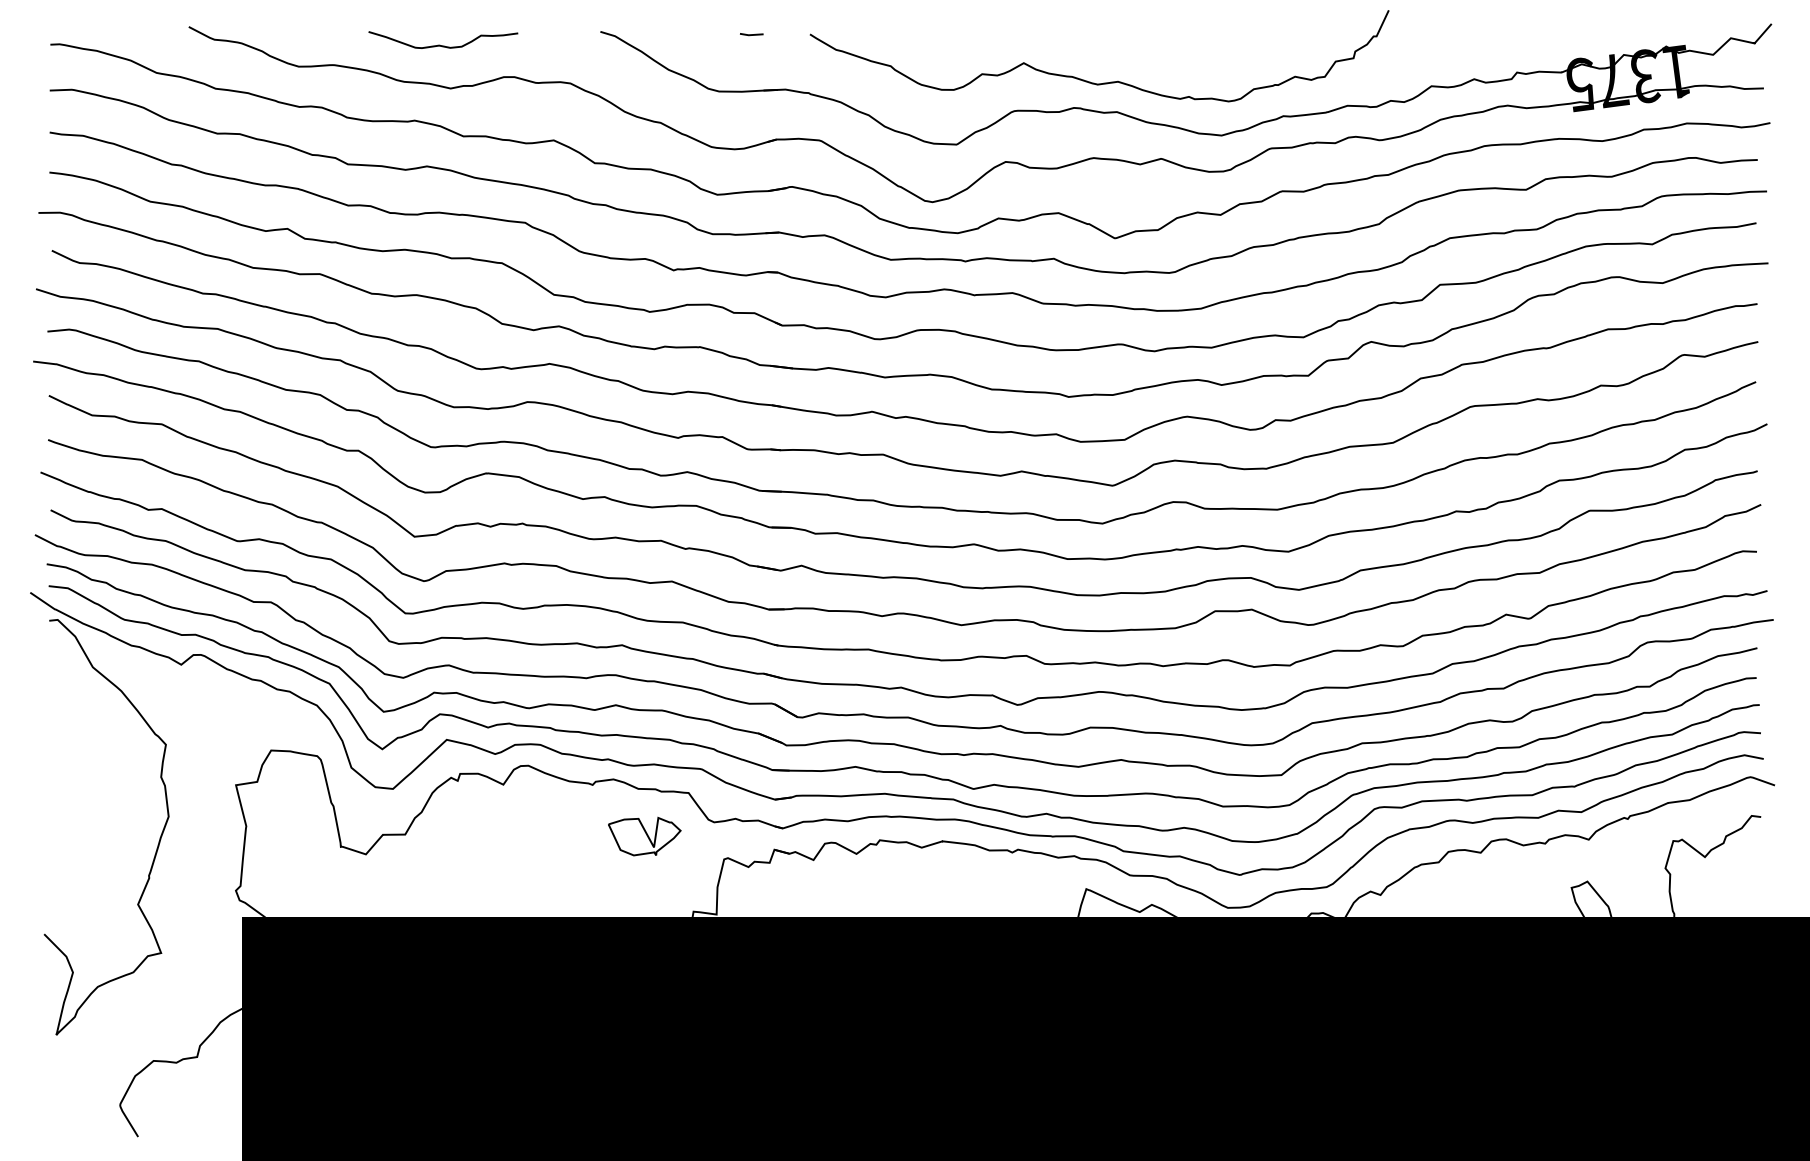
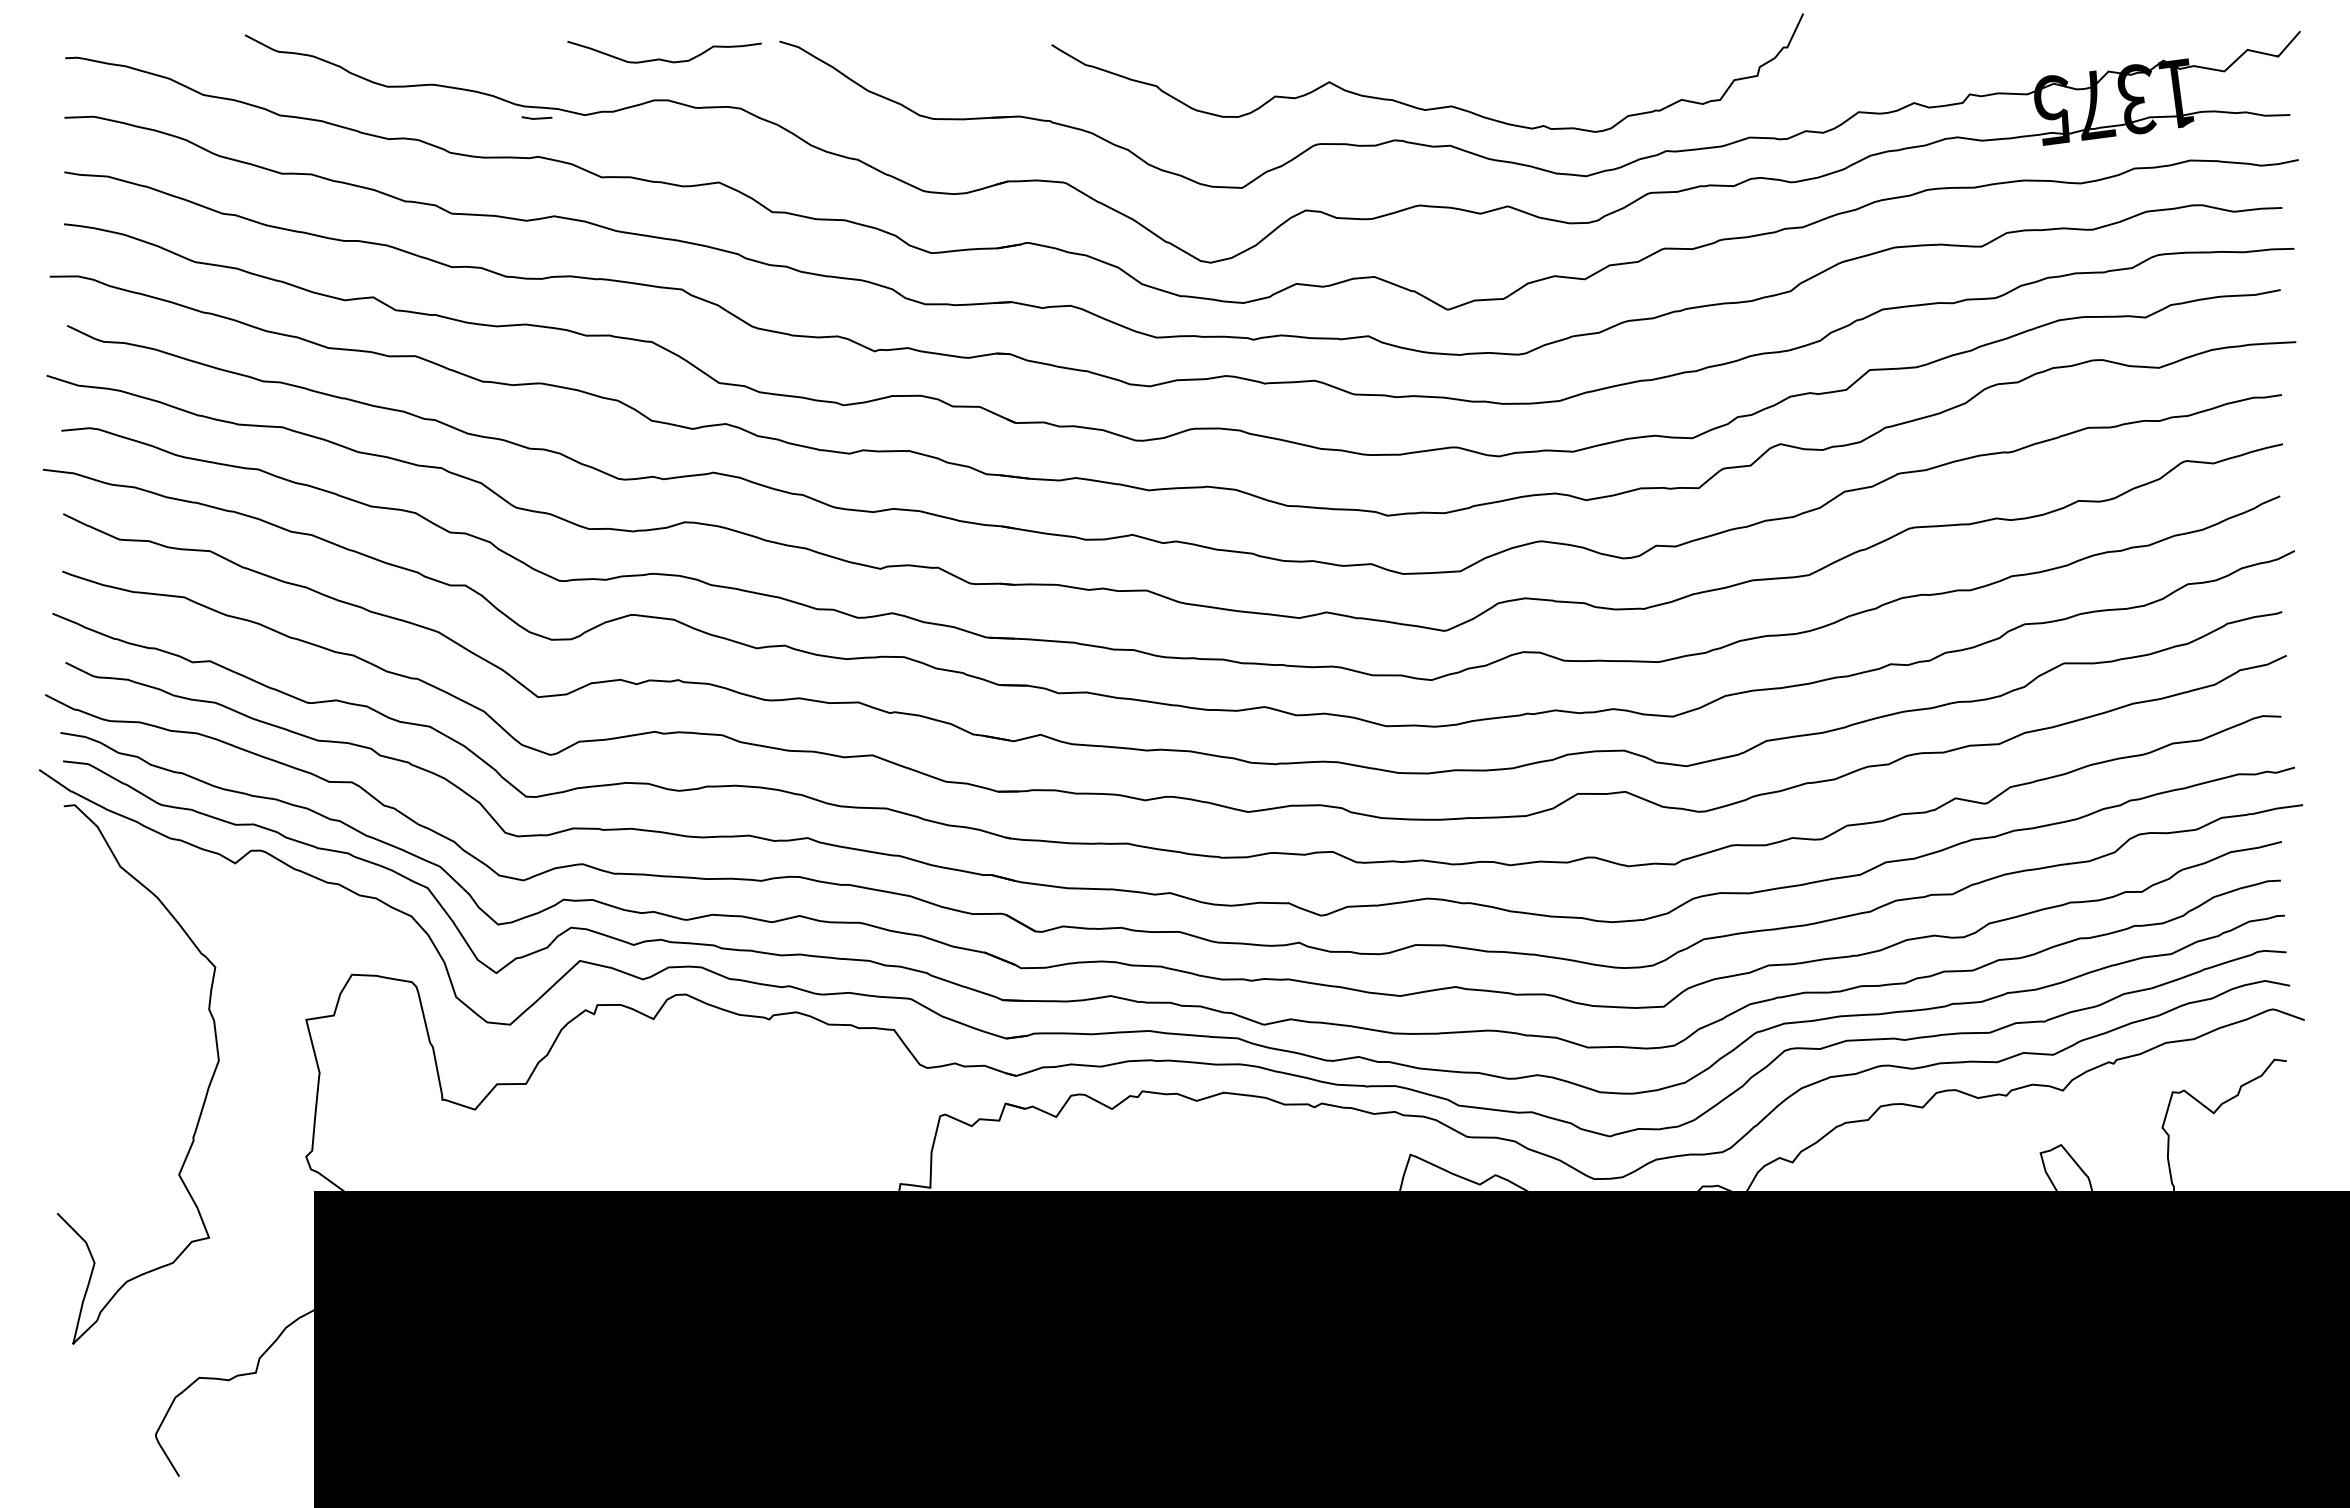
line: (751, 34) -> (536, 117), moved
curve: (443, 45) -> (664, 59), moved
part: (644, 836) -> (836, 1086), removed

